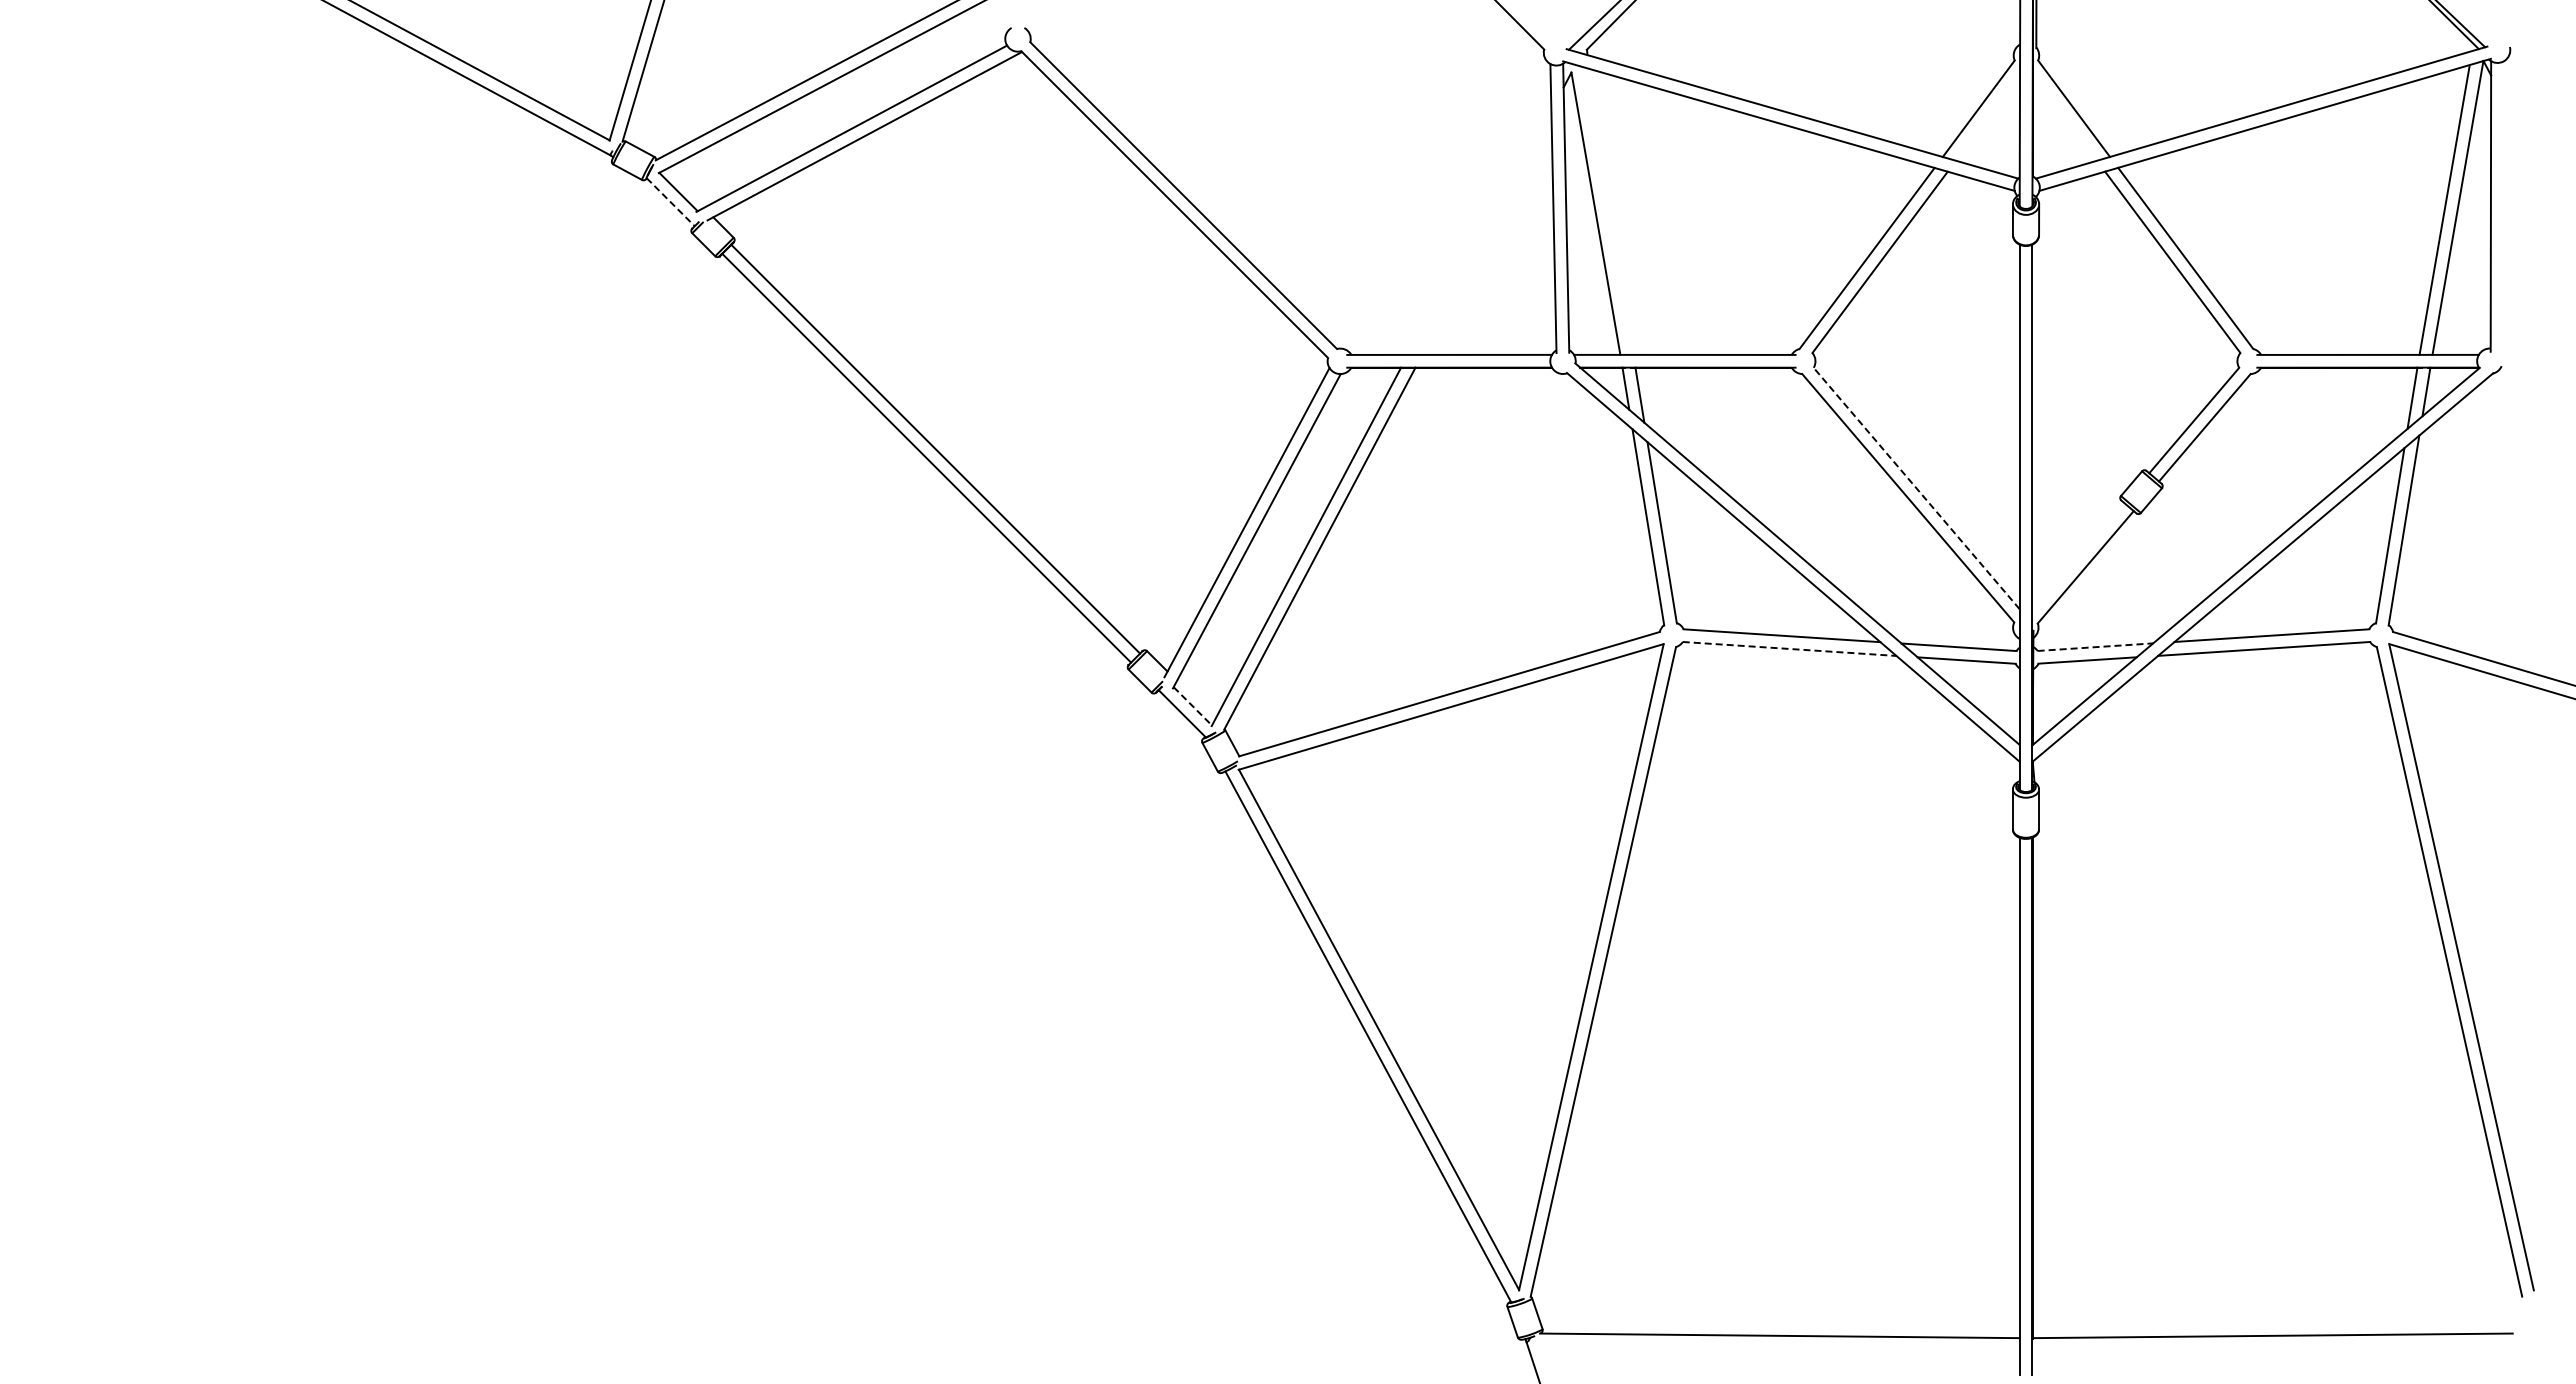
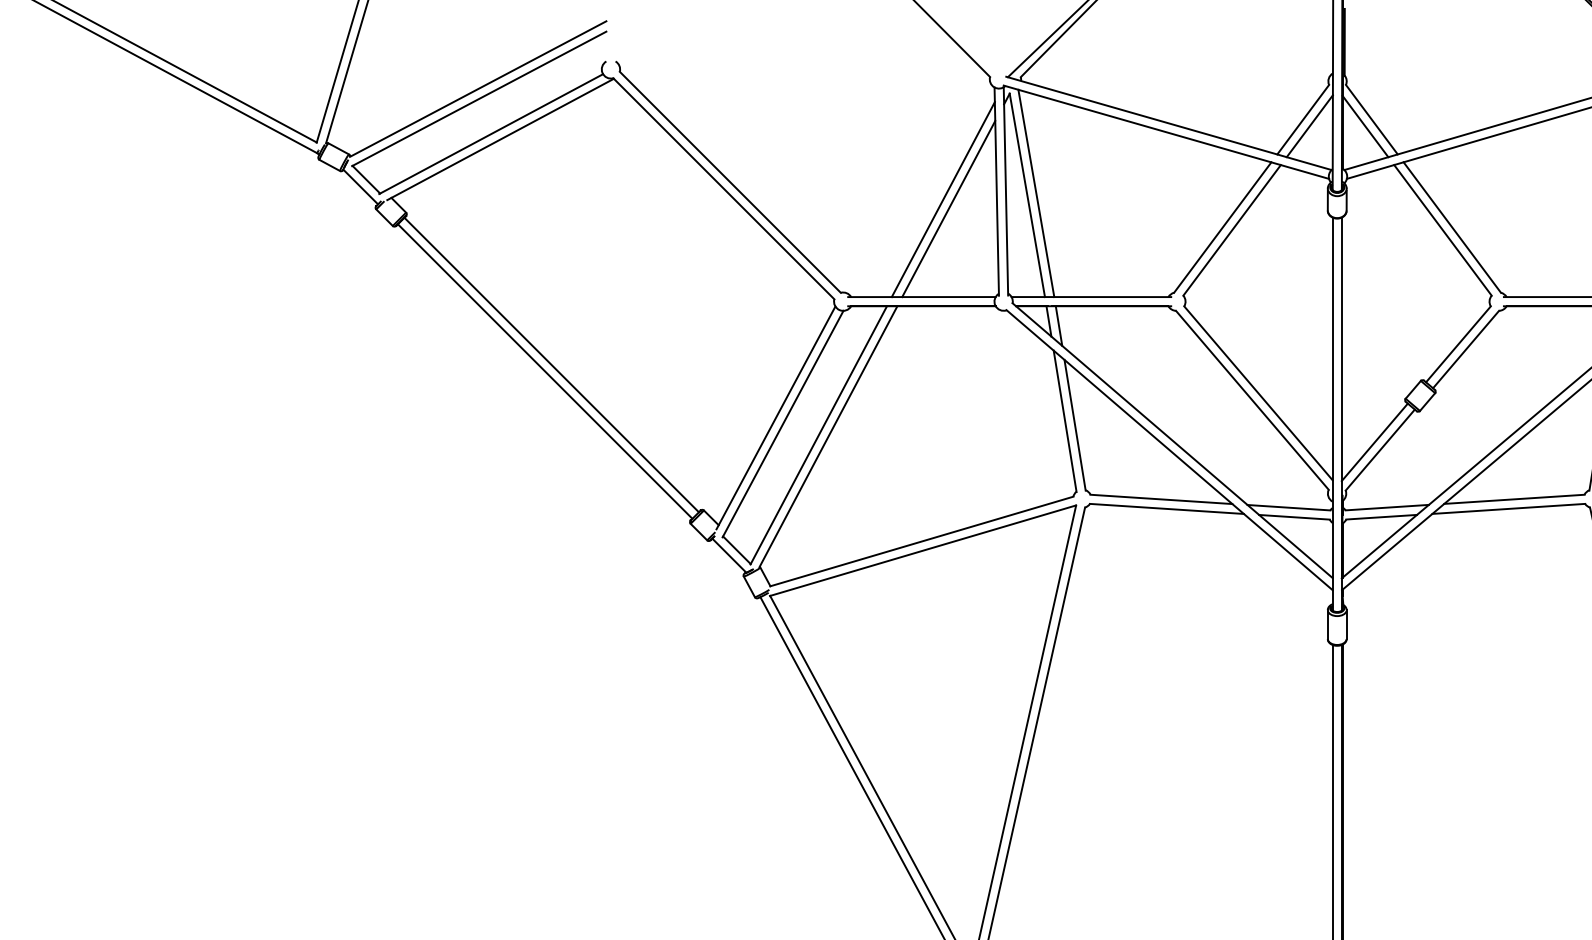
line: (1987, 117) -> (1309, 126), added
line: (2064, 117) -> (1364, 126), added
line: (670, 202) -> (360, 187), dashed -> solid
line: (1608, 210) -> (1036, 193), added
line: (1478, 219) -> (942, 199), added
line: (1486, 232) -> (948, 208), added
line: (1916, 488) -> (1258, 393), dashed -> solid
line: (2078, 556) -> (1375, 442), added
line: (2095, 647) -> (1387, 507), dashed -> solid
line: (1790, 649) -> (1167, 509), dashed -> solid
line: (1193, 706) -> (737, 550), dashed -> solid

